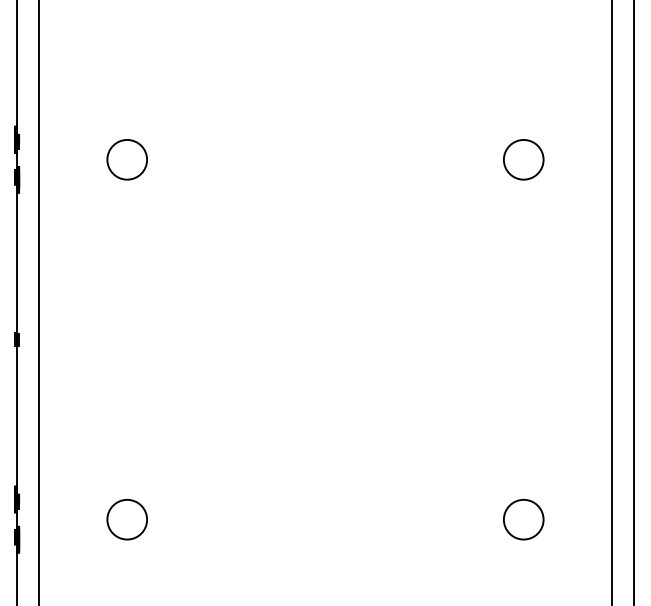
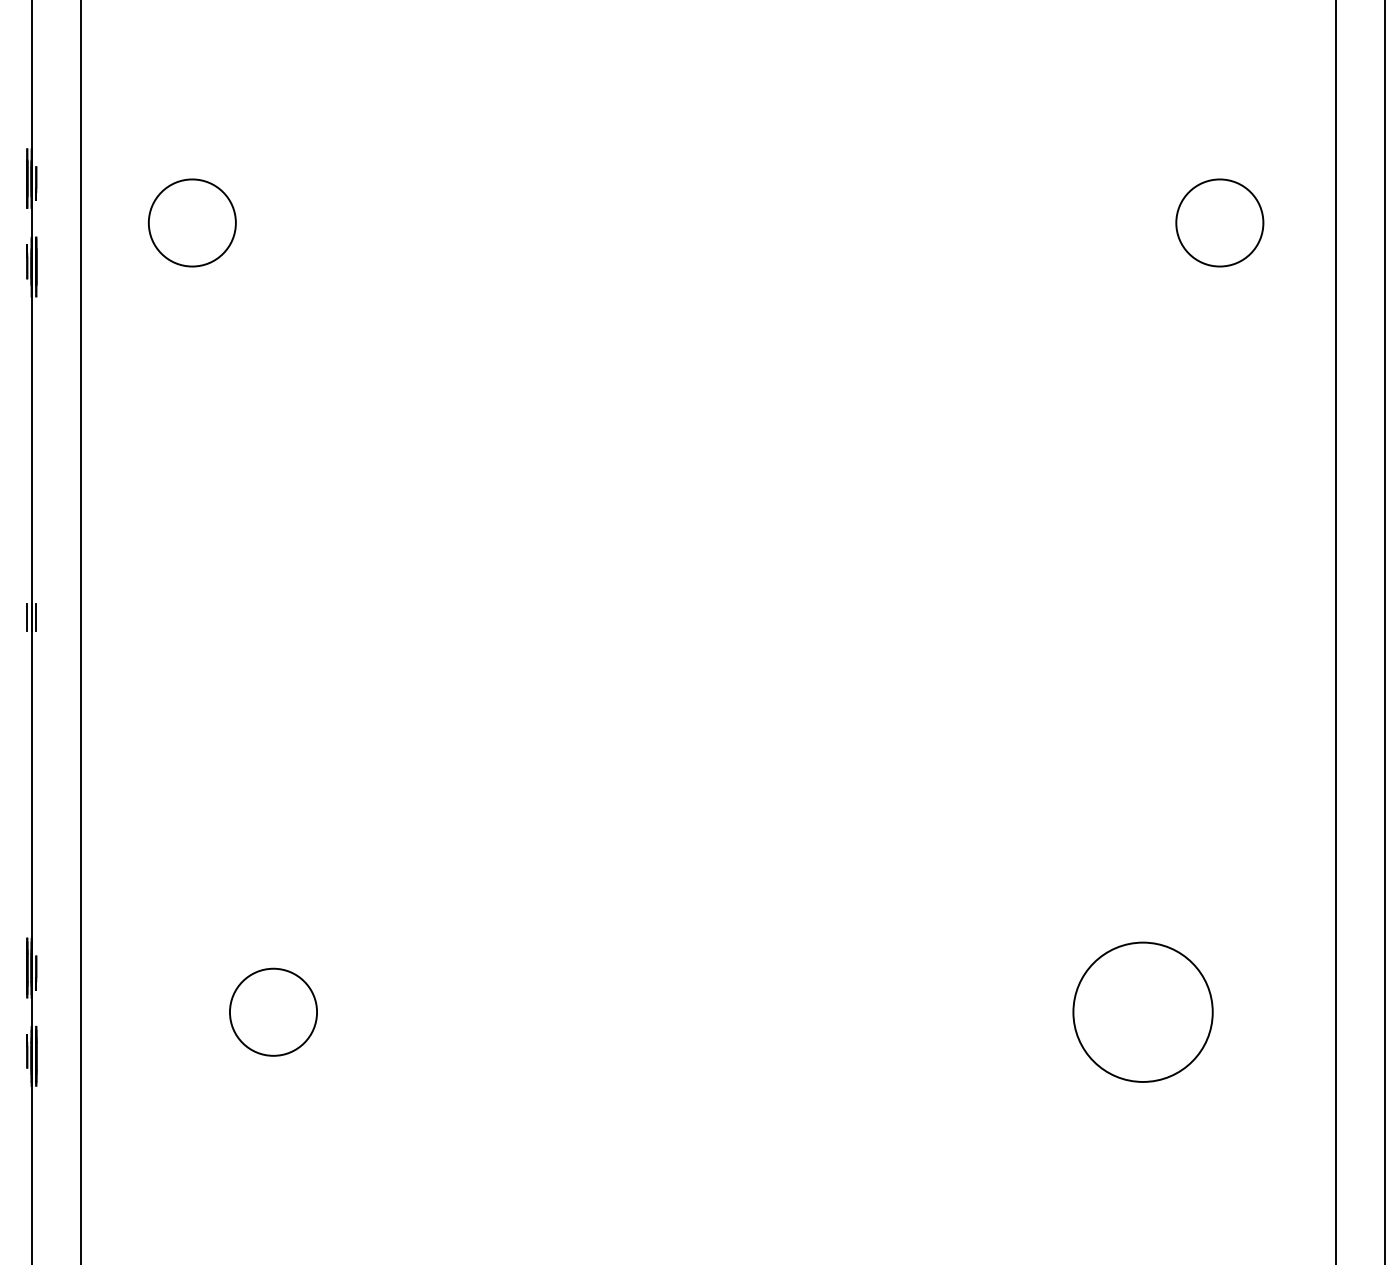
circle: (126, 159) -> (190, 222), moved
circle: (523, 159) -> (1219, 222), moved
circle: (523, 519) -> (1142, 1011), size x1.6

